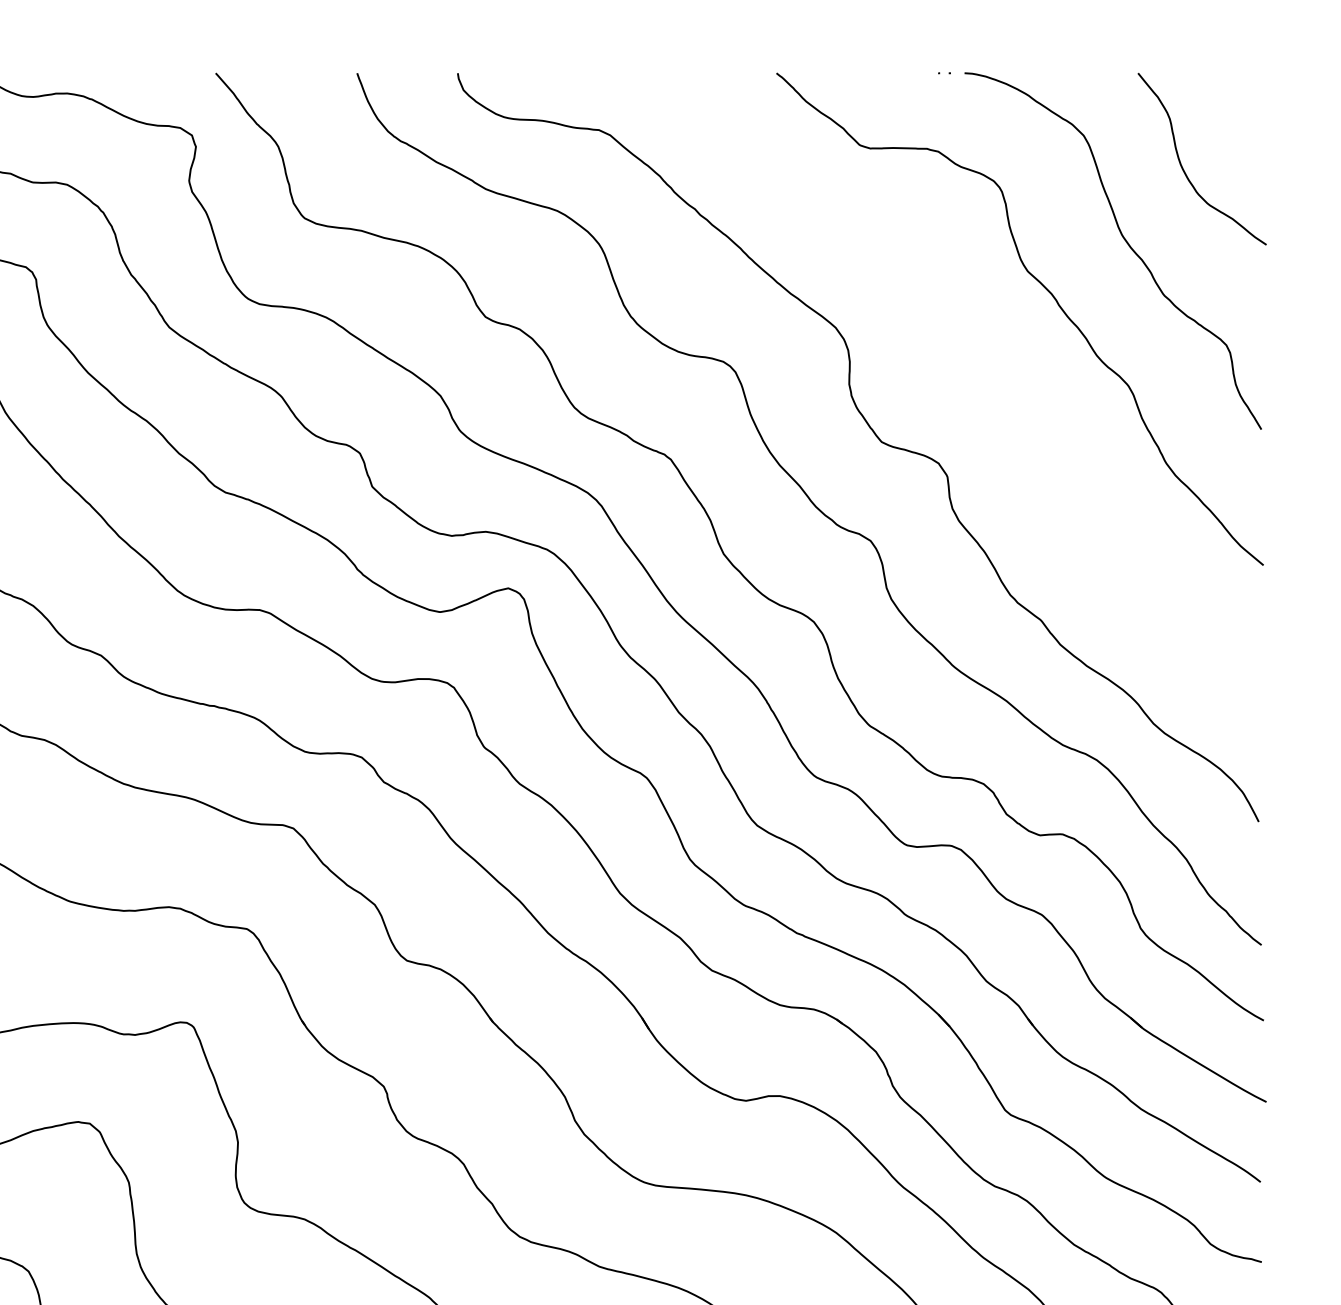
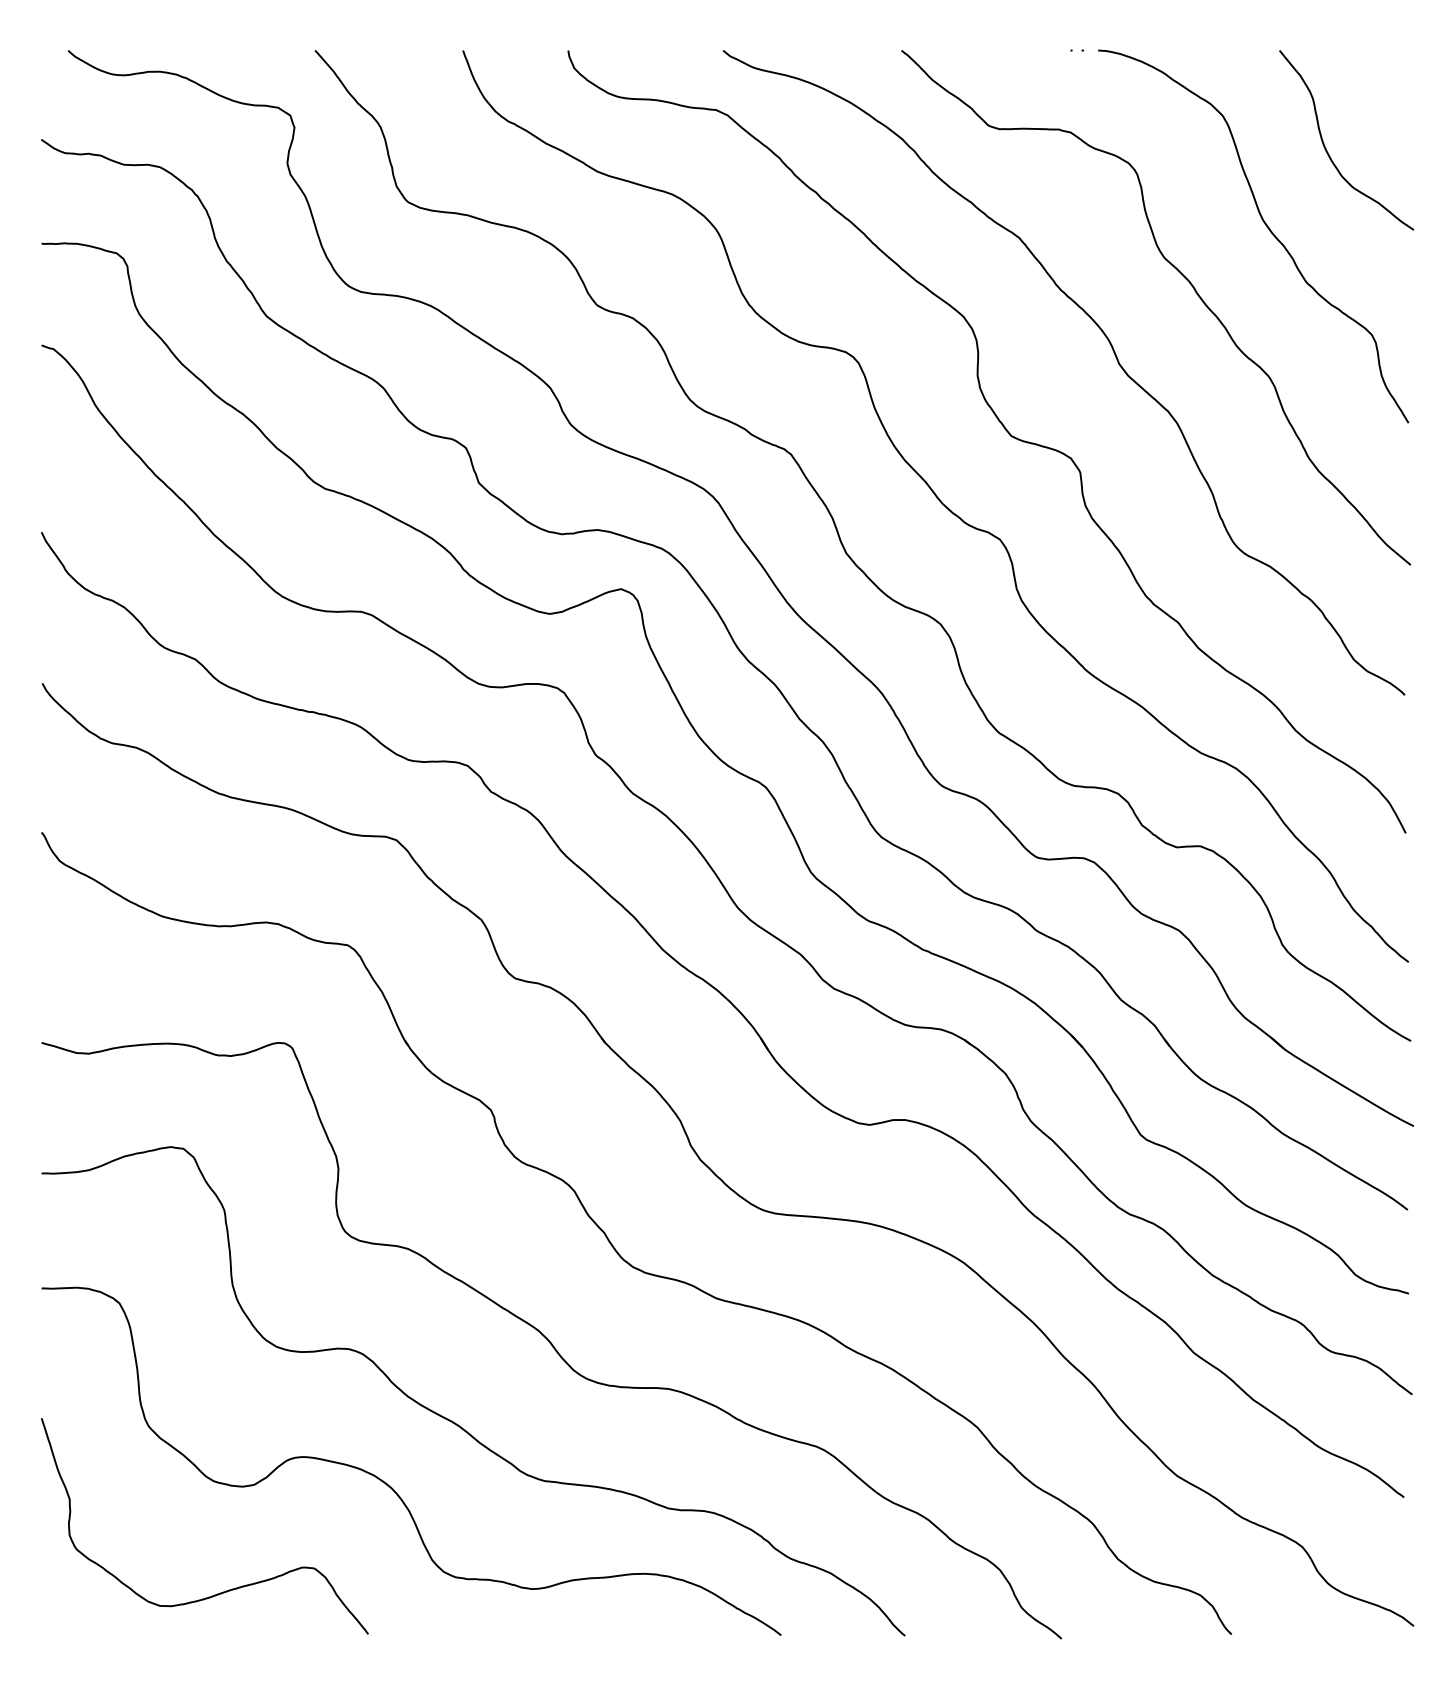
curve: (977, 358) -> (1111, 348), added

